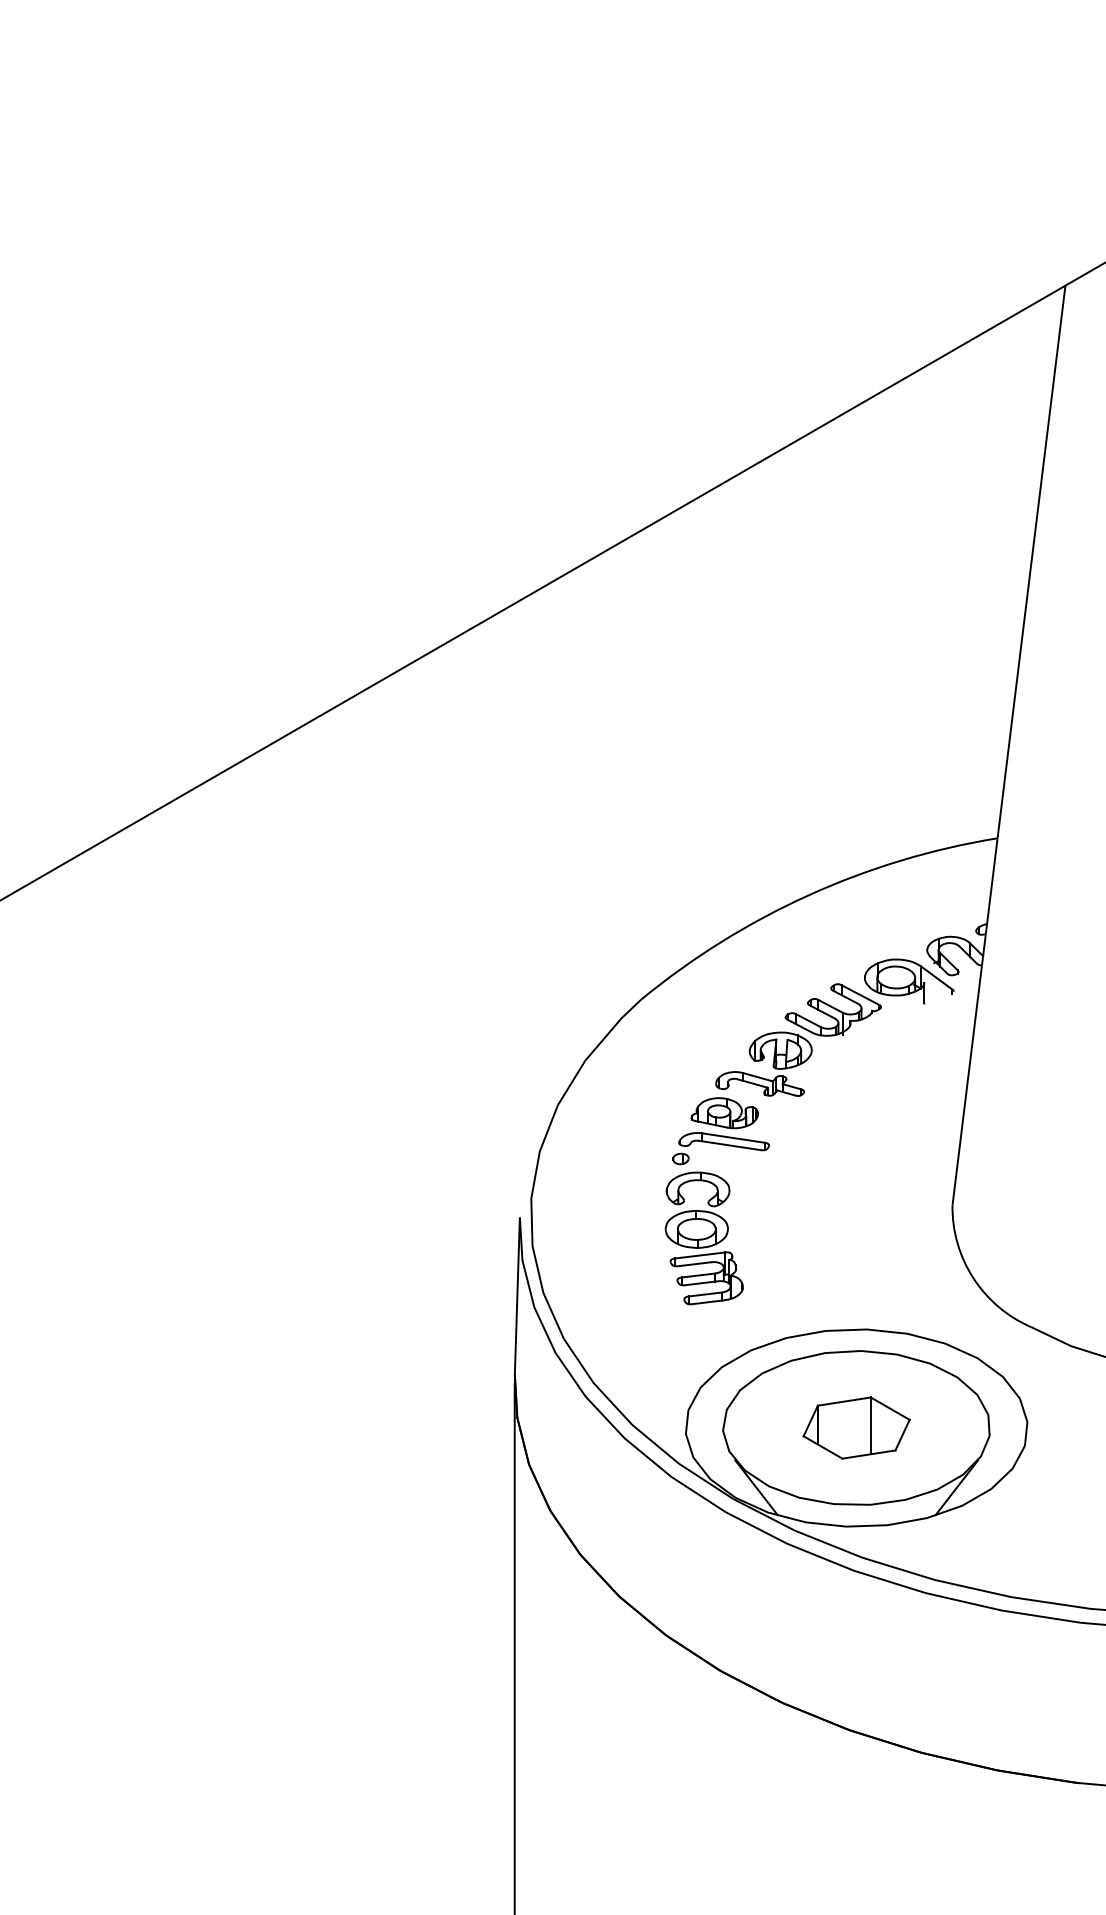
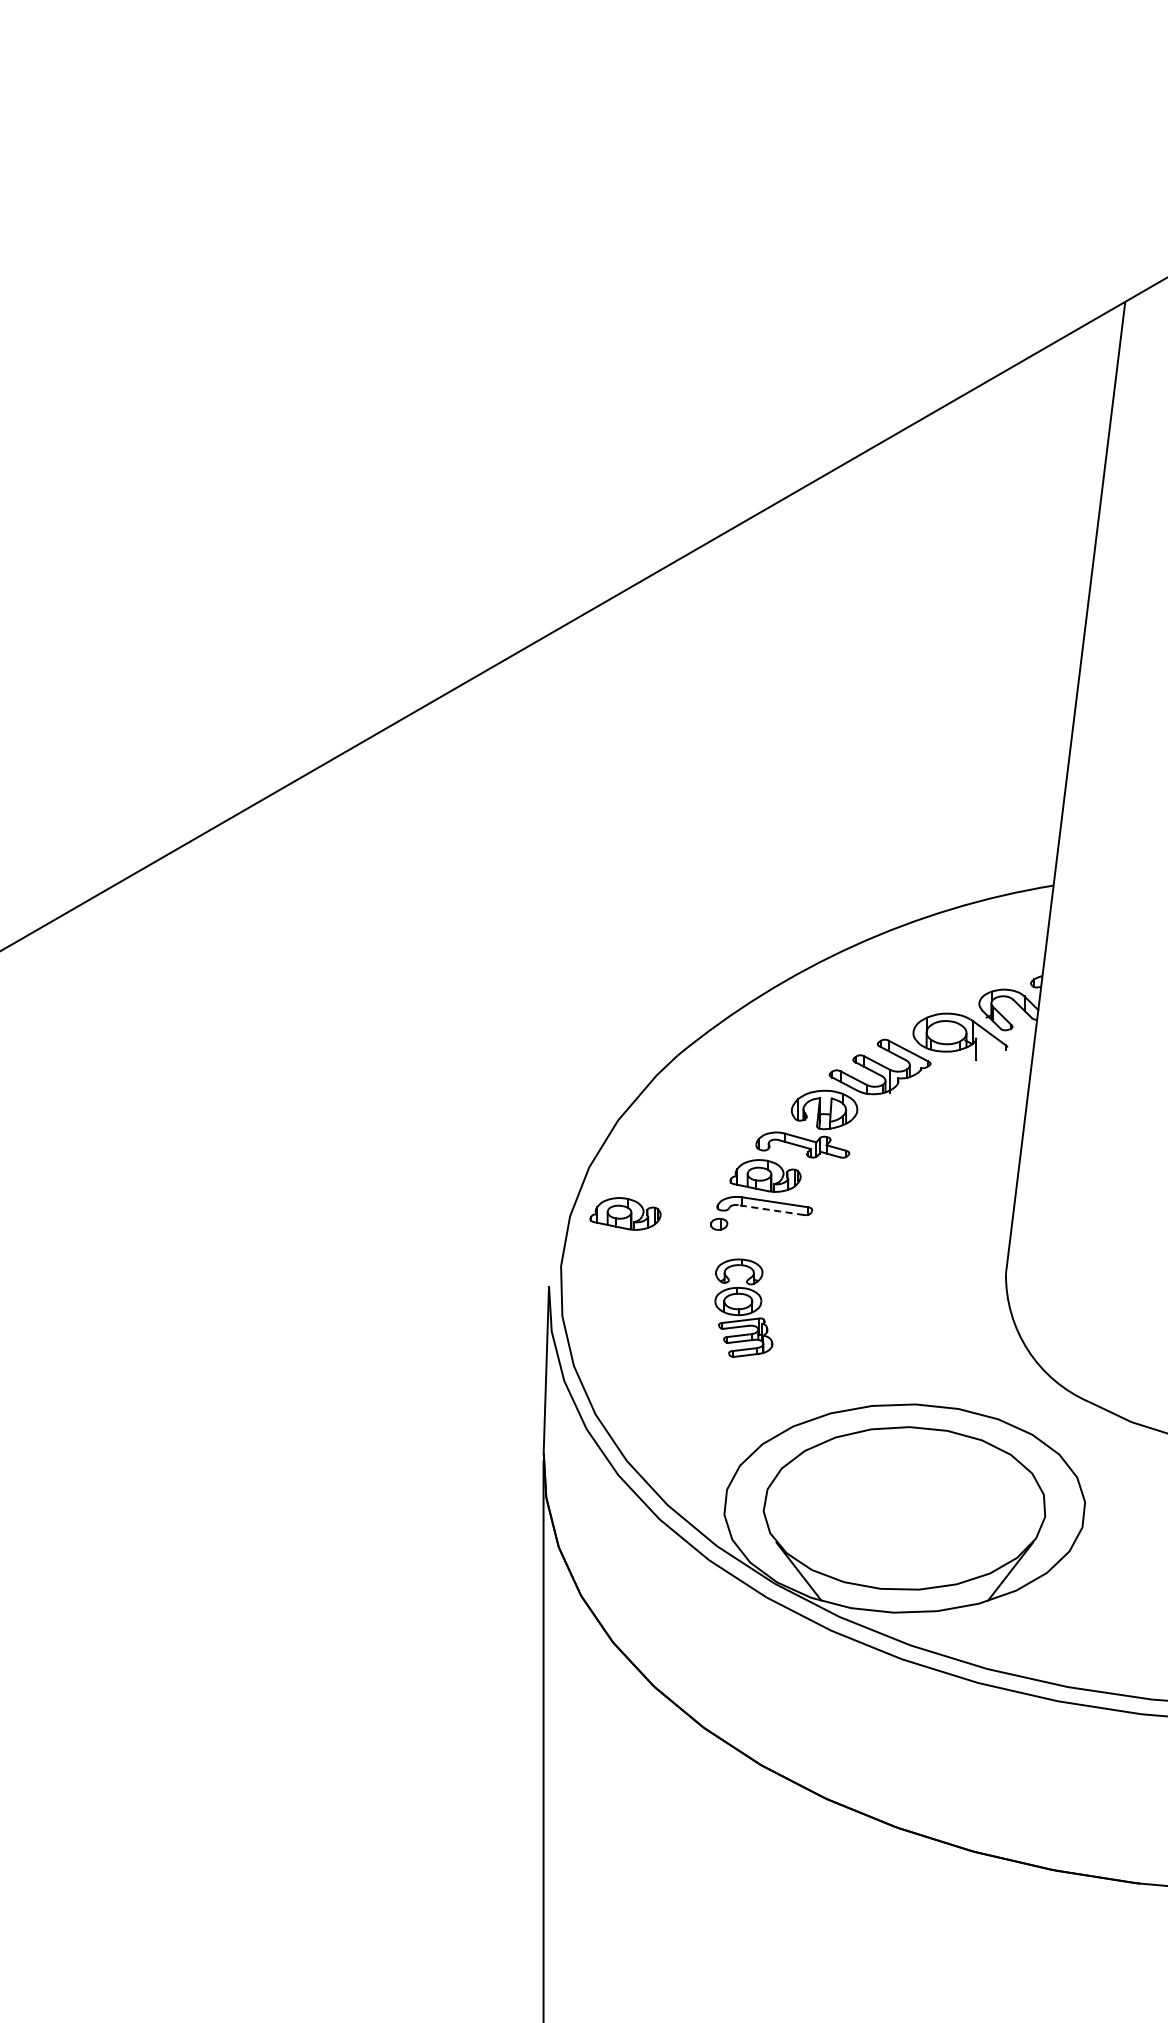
line: (729, 1145) -> (770, 1210), solid -> dashed
part: (592, 1148) -> (625, 1213), added
part: (703, 1237) -> (743, 1307), size x0.7
part: (856, 1428) -> (904, 1508), removed

